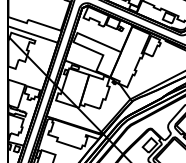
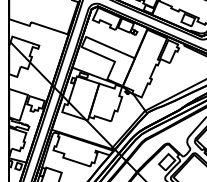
line: (32, 34) -> (36, 38), removed

